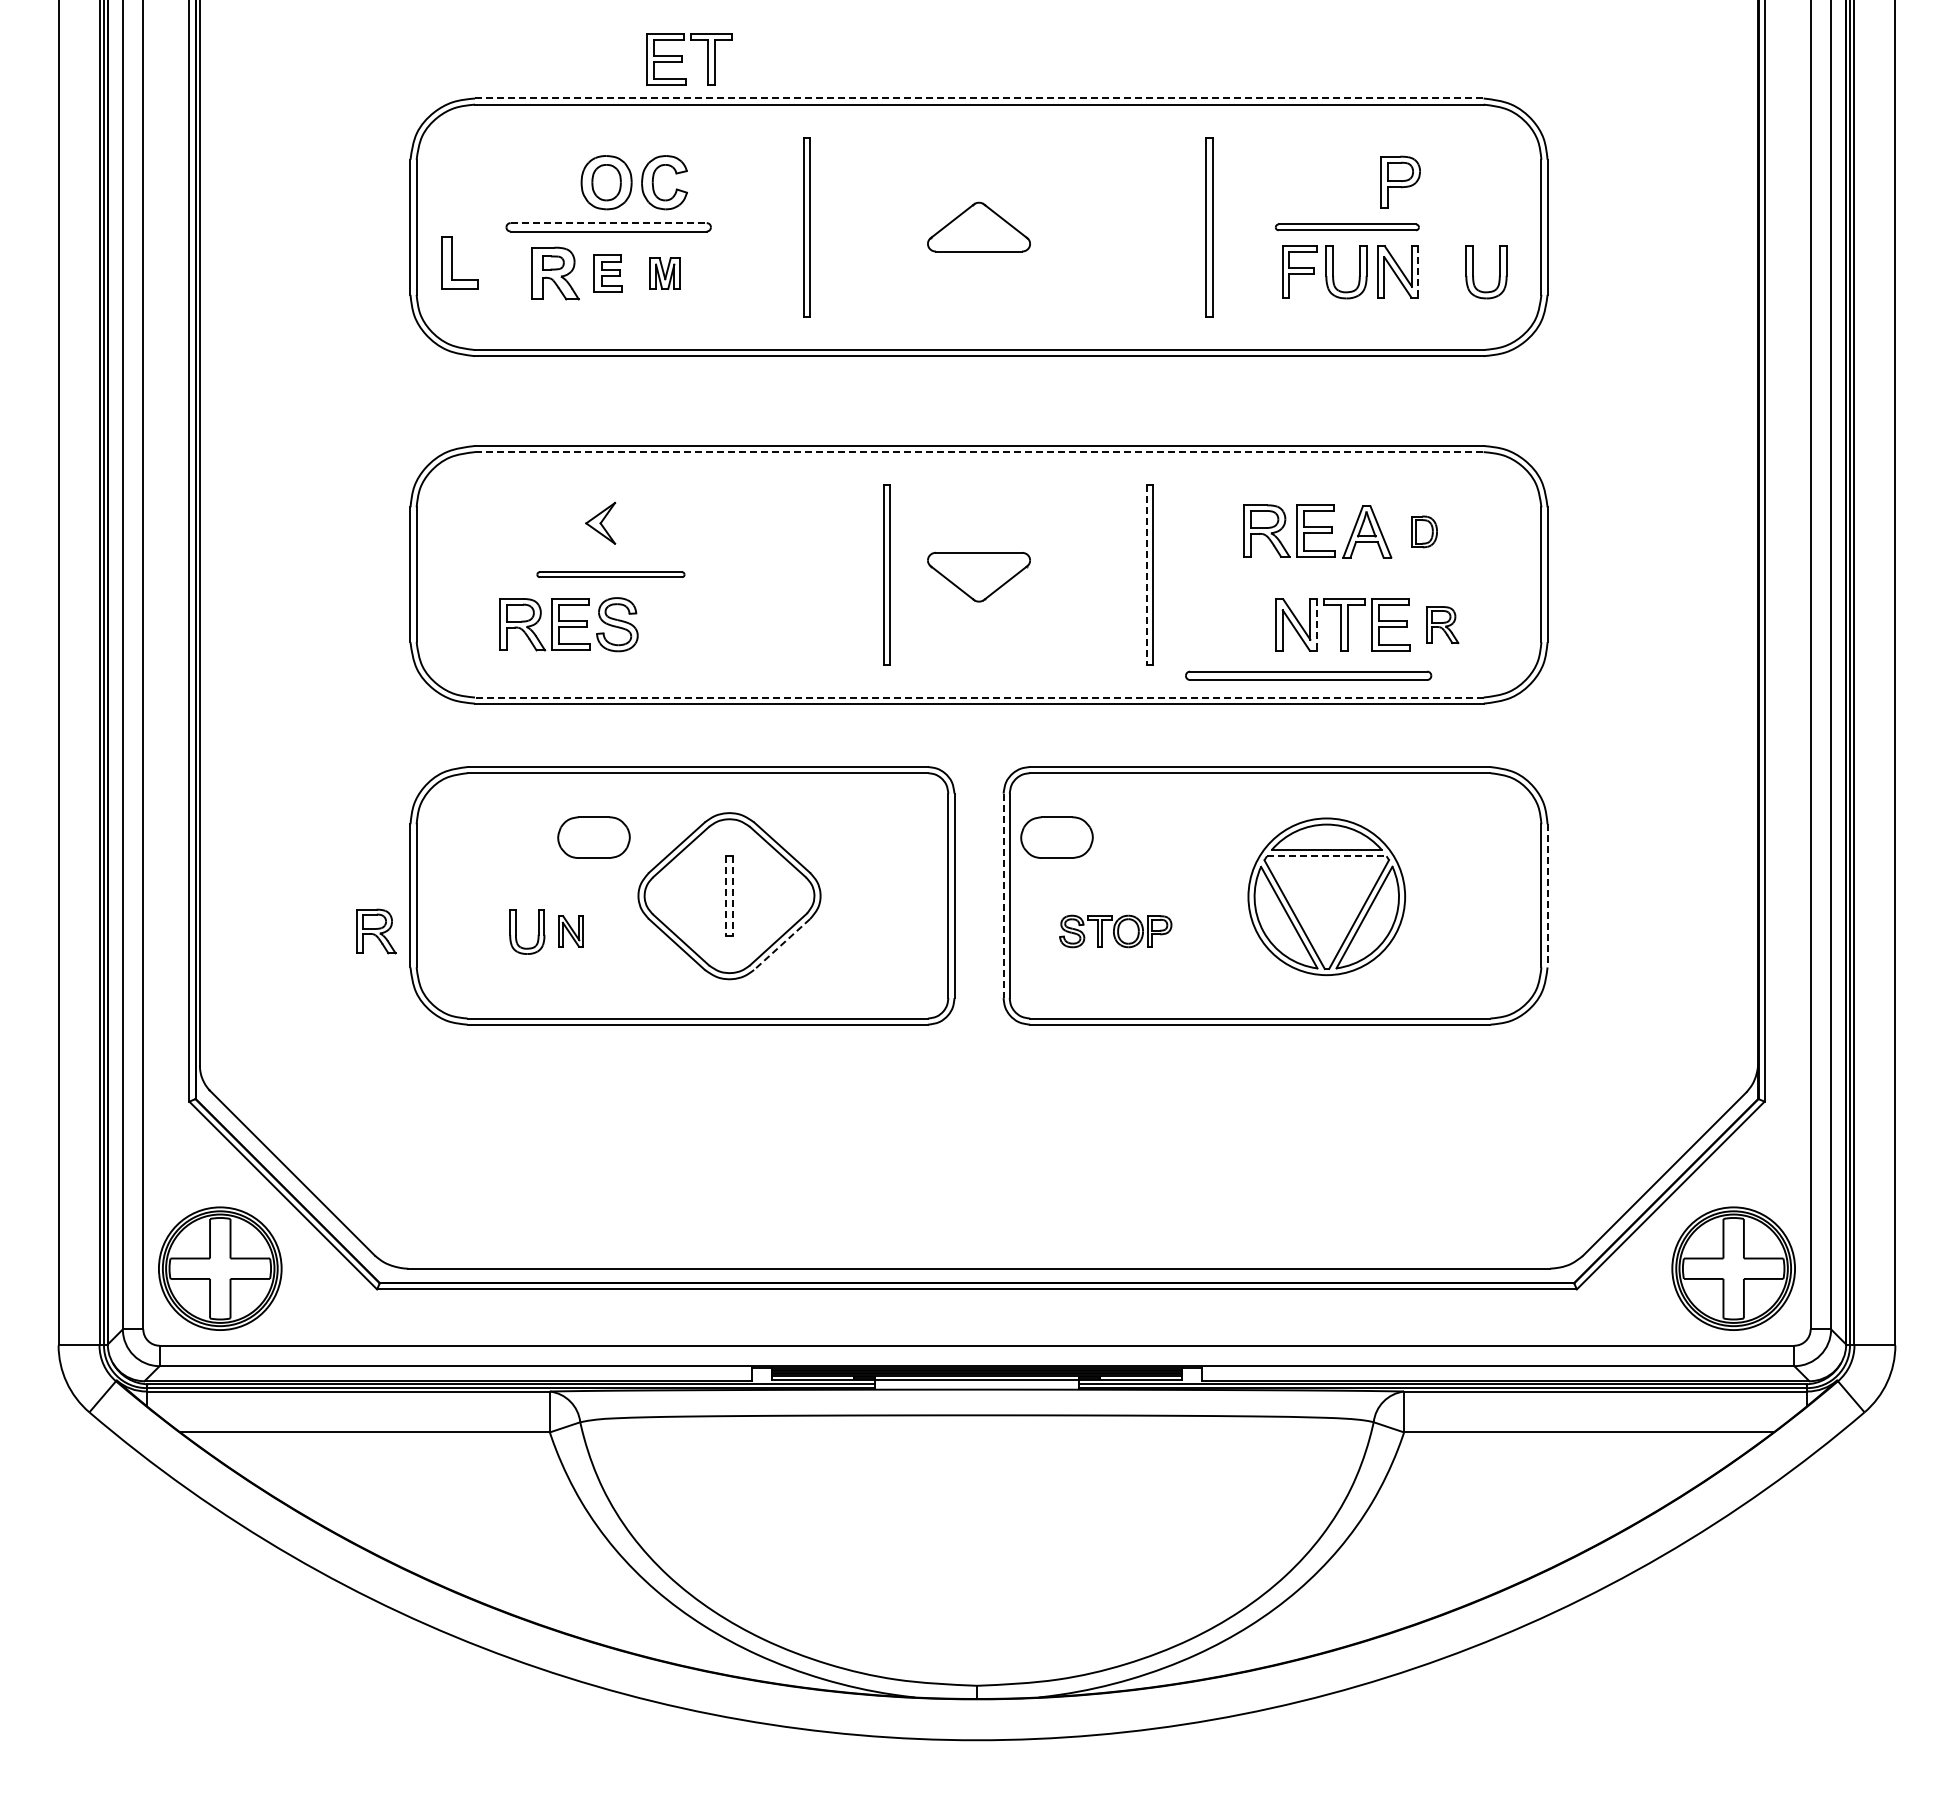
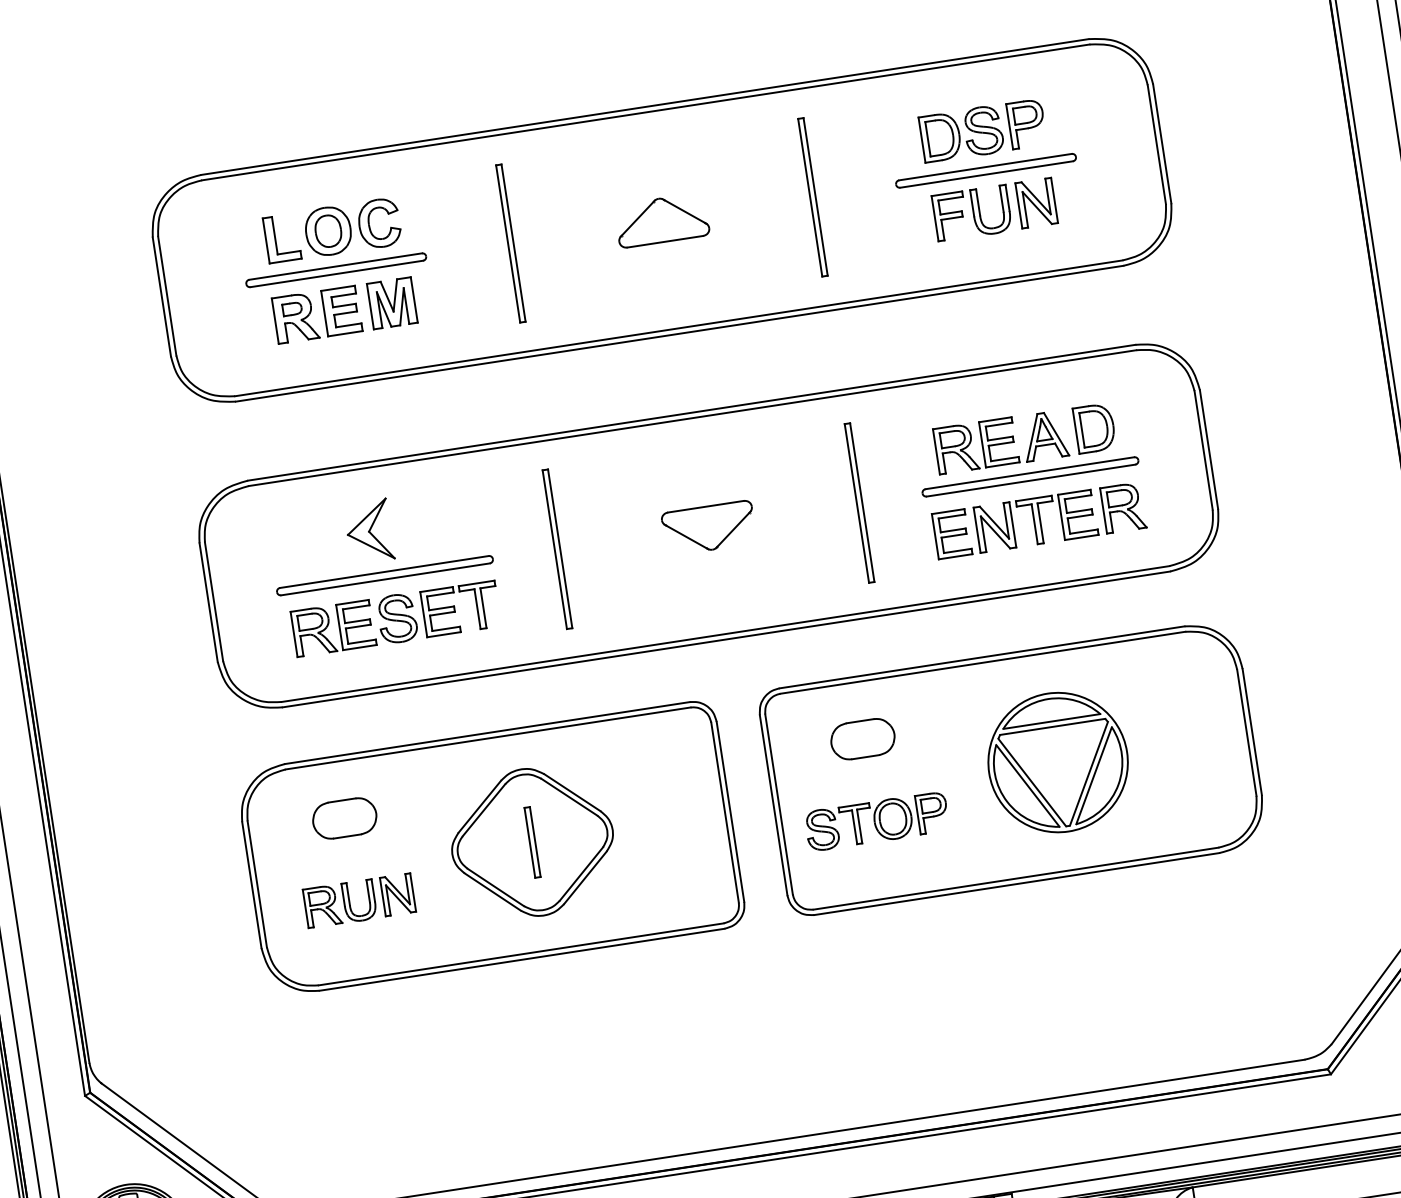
part: (682, 59) -> (454, 609), moved
line: (979, 98) -> (645, 107), dashed -> solid
part: (1326, 181) -> (961, 133), added
line: (609, 223) -> (336, 266), dashed -> solid
part: (1209, 227) -> (812, 197), moved
part: (1347, 227) -> (986, 170), size x1.43
part: (452, 262) -> (275, 239), moved
line: (1418, 271) -> (1054, 200), dashed -> solid
part: (1473, 272) -> (1103, 193), removed
part: (607, 273) -> (341, 311), size x1.43
part: (664, 273) -> (391, 303), size x1.67
line: (979, 452) -> (692, 418), dashed -> solid
part: (600, 523) -> (368, 531), size x1.67
part: (1424, 531) -> (1094, 428), size x1.67
part: (610, 574) -> (384, 575), size x1.67
part: (886, 574) -> (557, 549), moved
line: (1147, 575) -> (857, 504), dashed -> solid
part: (1247, 624) -> (951, 533), added
part: (1442, 624) -> (1123, 507), size x1.43
line: (1316, 625) -> (1012, 525), dashed -> solid
part: (1308, 675) -> (1030, 476), moved
line: (978, 697) -> (724, 634), dashed -> solid
part: (593, 837) -> (344, 818), moved
part: (1056, 837) -> (862, 739), moved
line: (1326, 856) -> (1052, 727), dashed -> solid
line: (1547, 895) -> (1252, 731), dashed -> solid
line: (726, 896) -> (529, 843), dashed -> solid
line: (732, 896) -> (535, 842), dashed -> solid
line: (1003, 896) -> (773, 805), dashed -> solid
part: (376, 931) -> (322, 906), moved
part: (570, 931) -> (397, 894), size x1.43
part: (1115, 931) -> (876, 821), size x1.43
line: (782, 944) -> (585, 877), dashed -> solid

